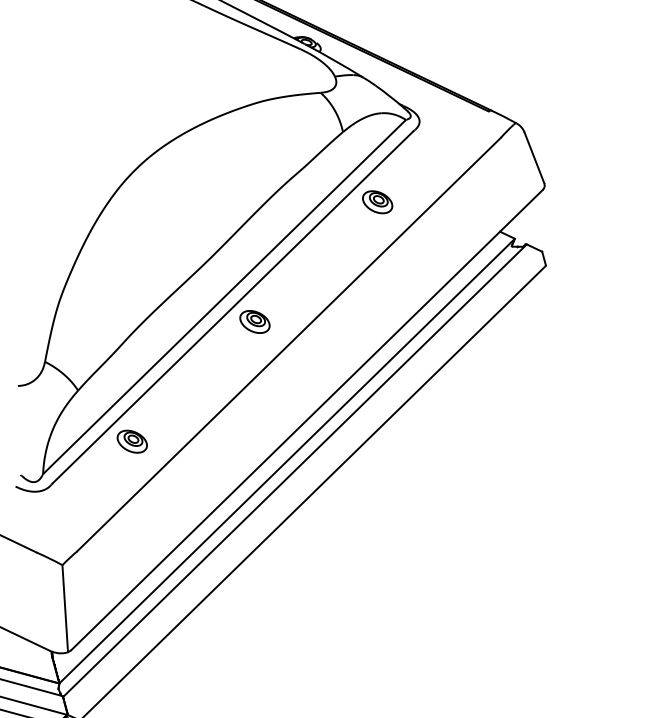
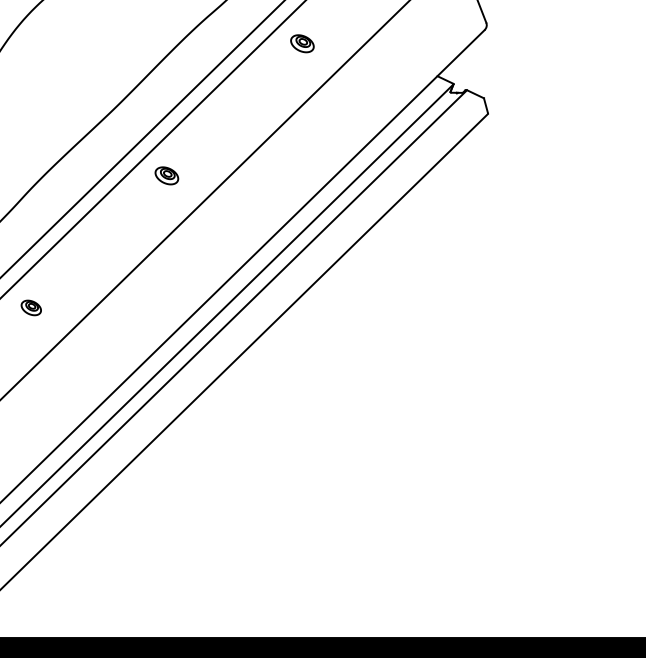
part: (377, 202) -> (302, 43), size x0.7
part: (254, 321) -> (166, 175), size x0.7
part: (131, 441) -> (30, 307), size x0.6

